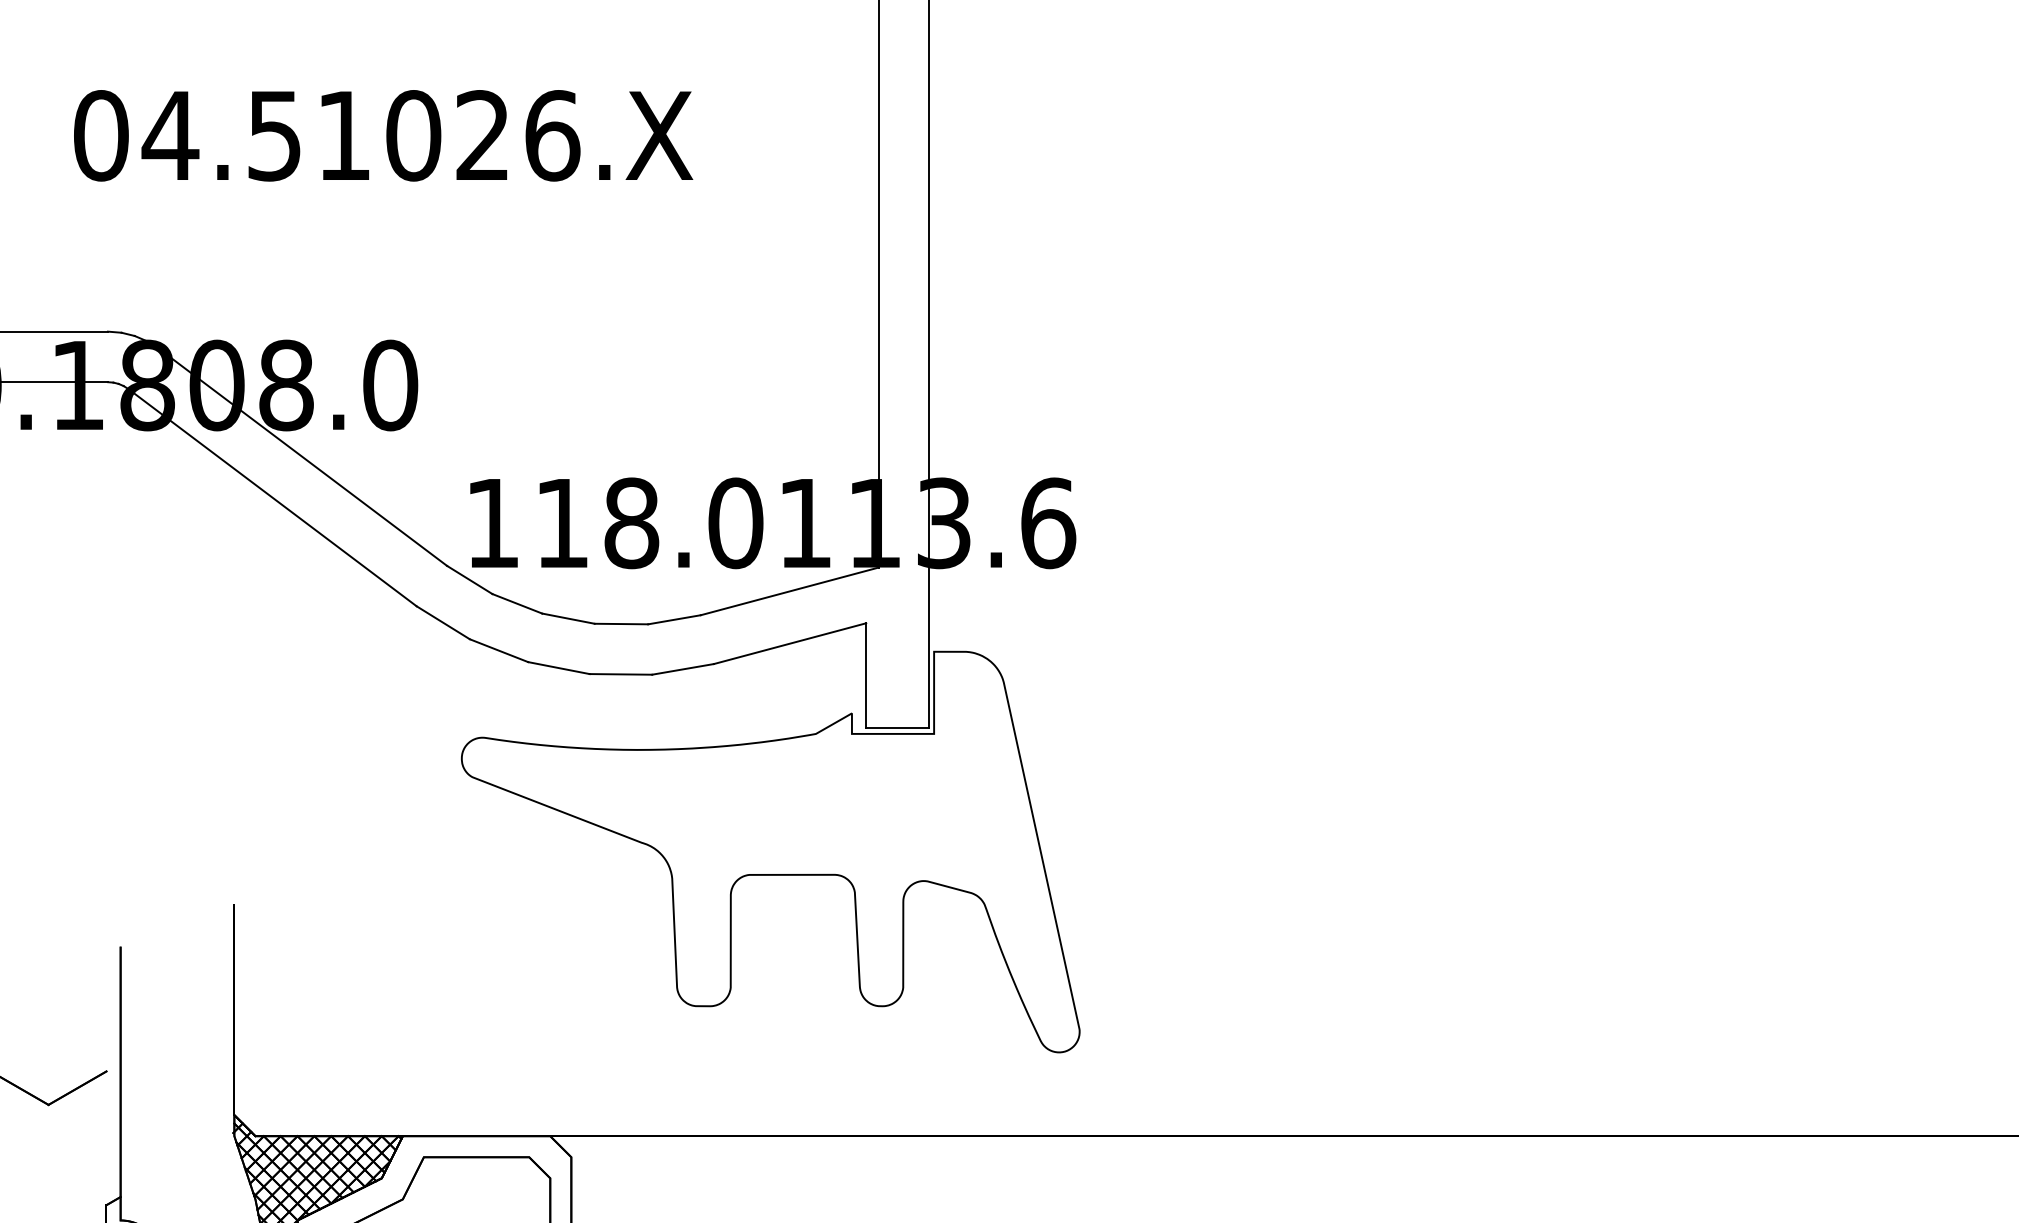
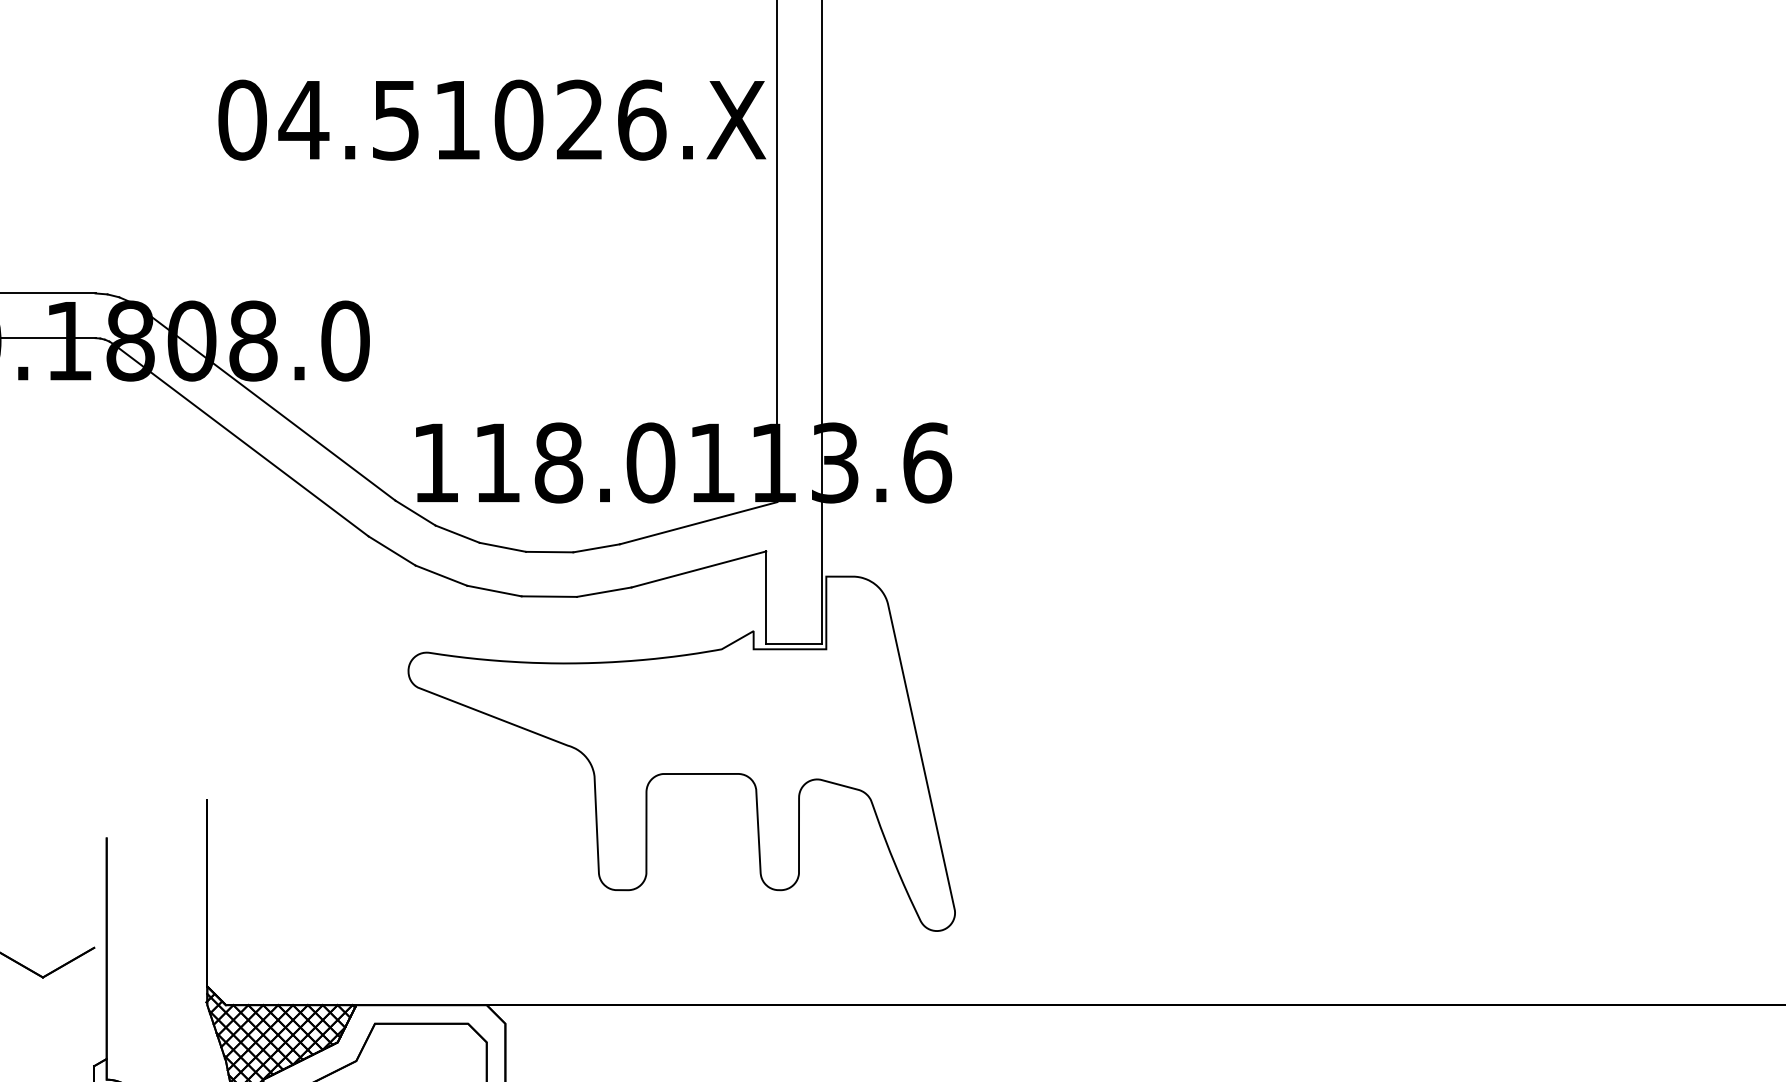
text: (383, 135) -> (492, 119), moved

